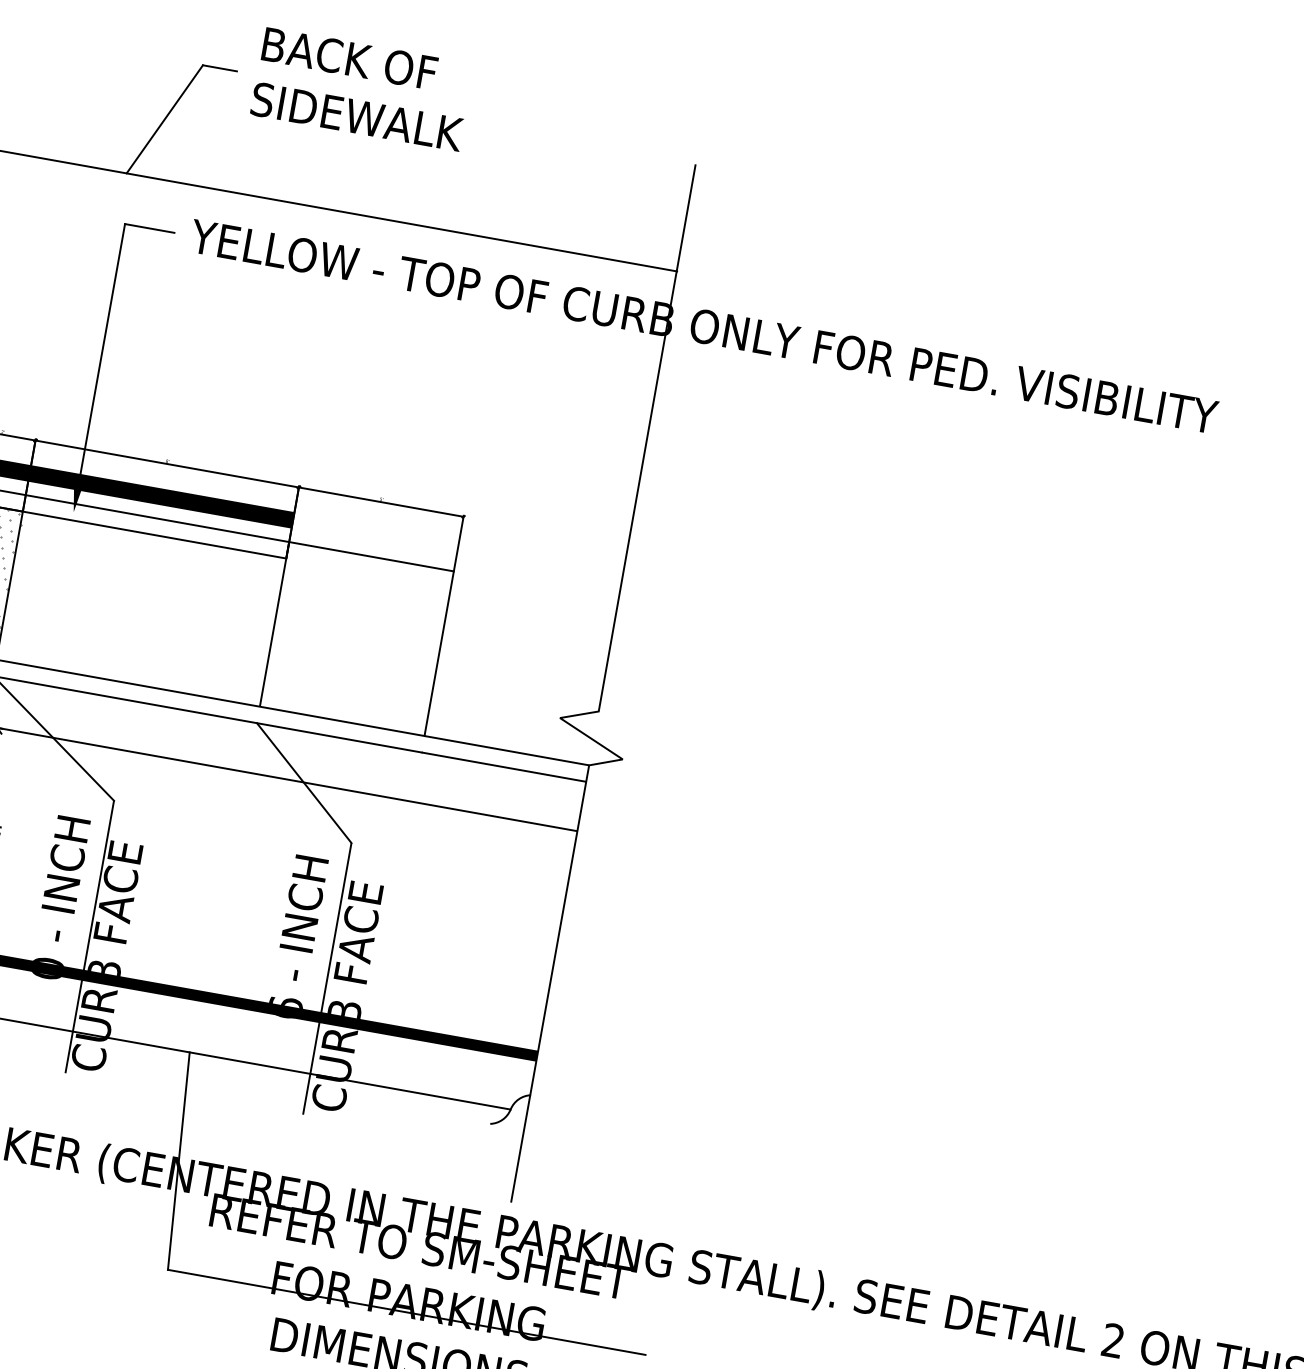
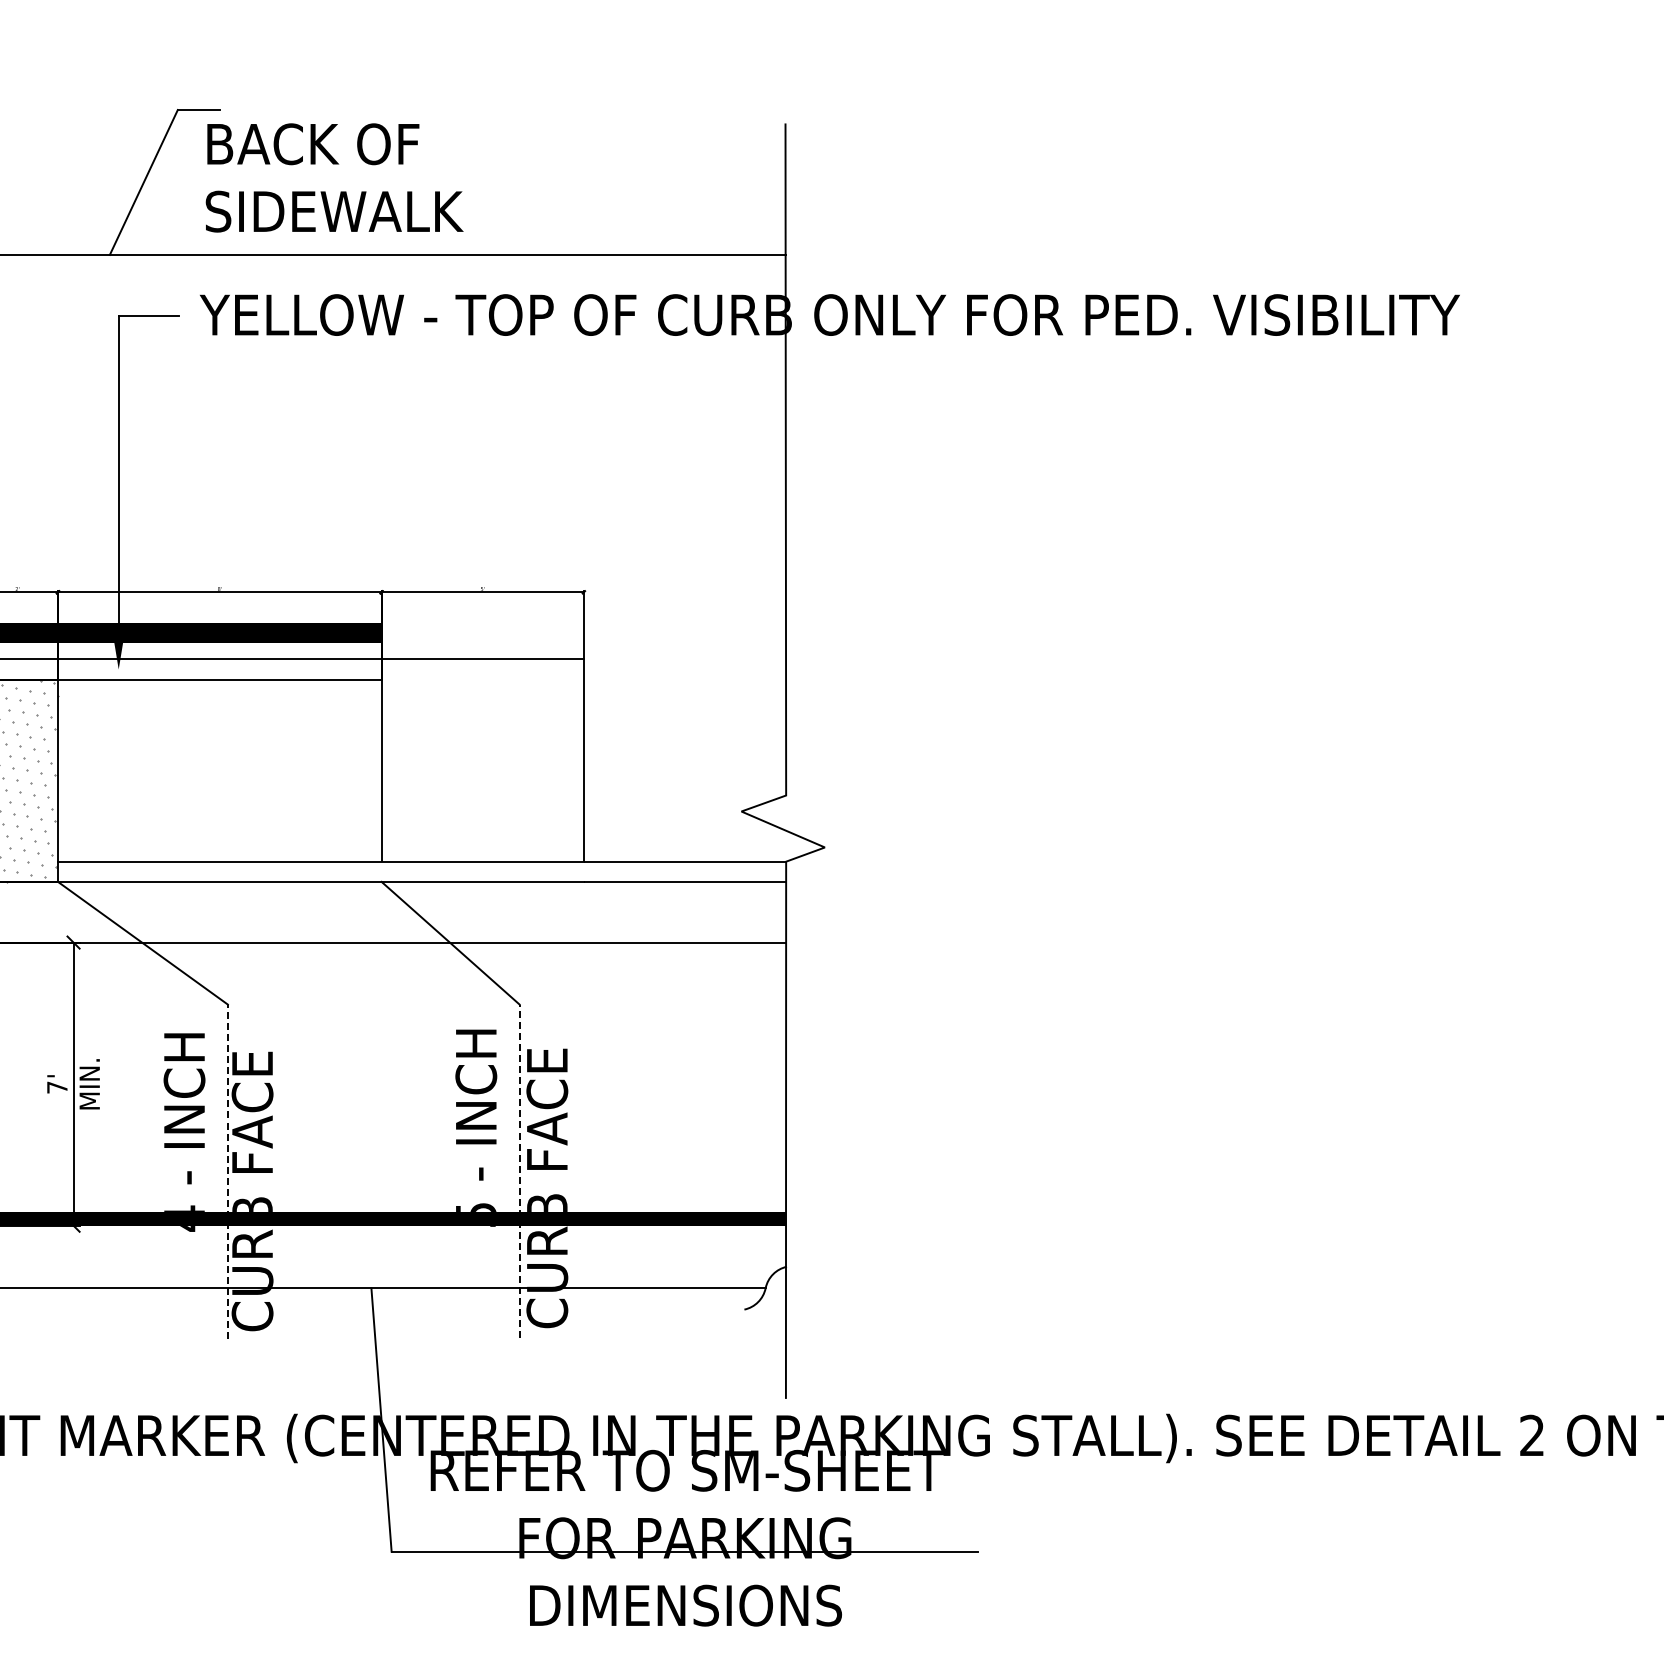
text: (362, 89) -> (334, 177), moved
line: (89, 936) -> (227, 1171), solid -> dashed
text: (47, 968) -> (184, 1218), 0 -> 4
line: (327, 978) -> (519, 1171), solid -> dashed
text: (285, 1007) -> (475, 1214), 6 -> 5

